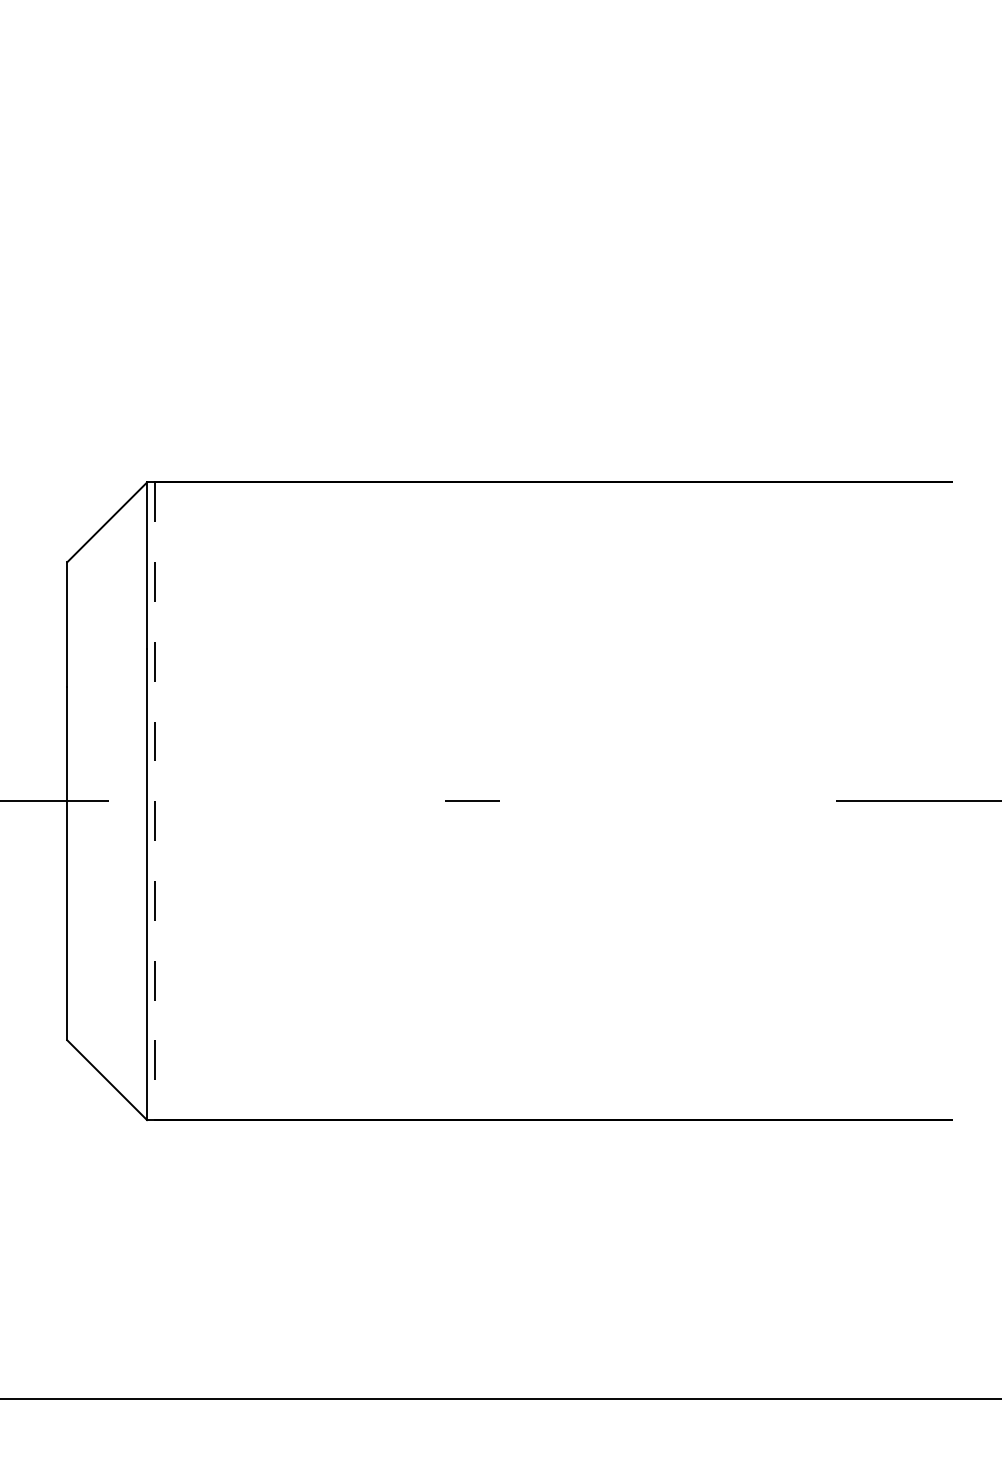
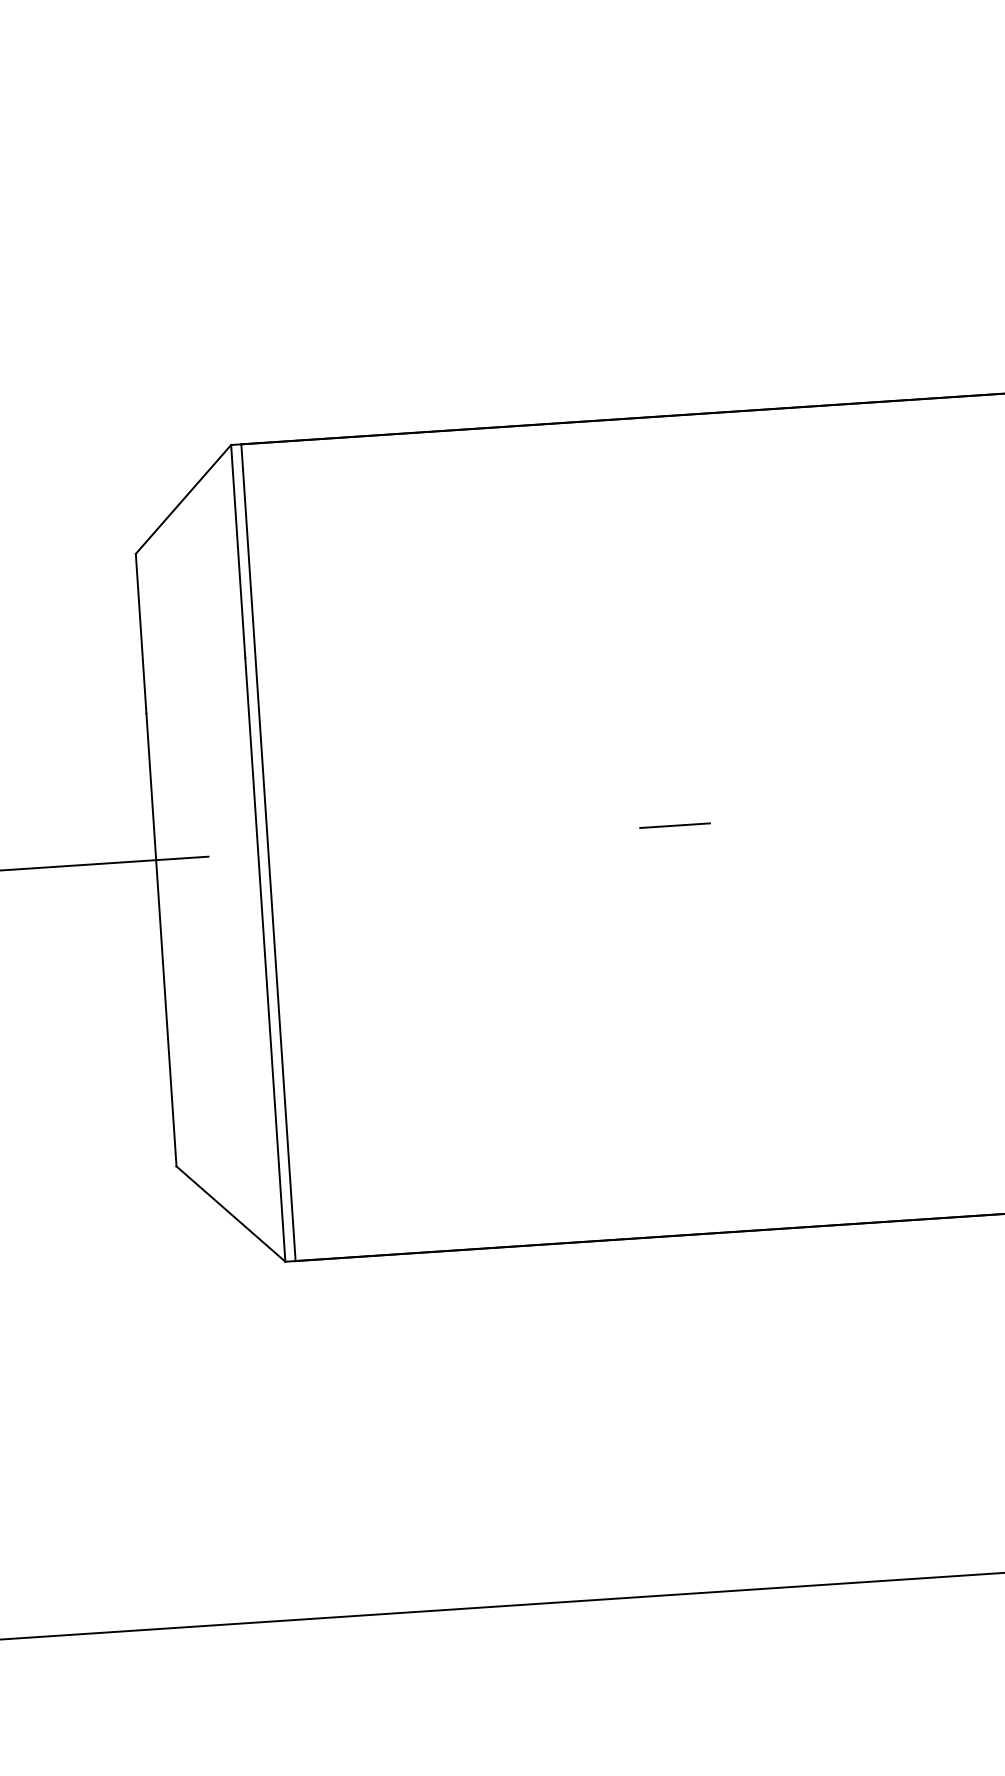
line: (155, 801) -> (269, 852), dashed -> solid

